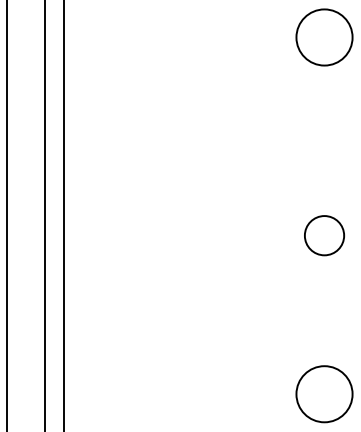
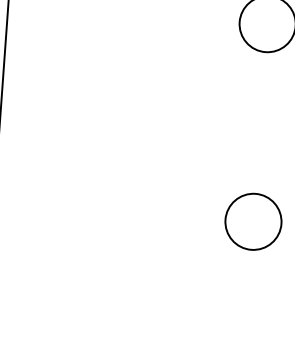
circle: (324, 235) -> (253, 221), size x1.43

